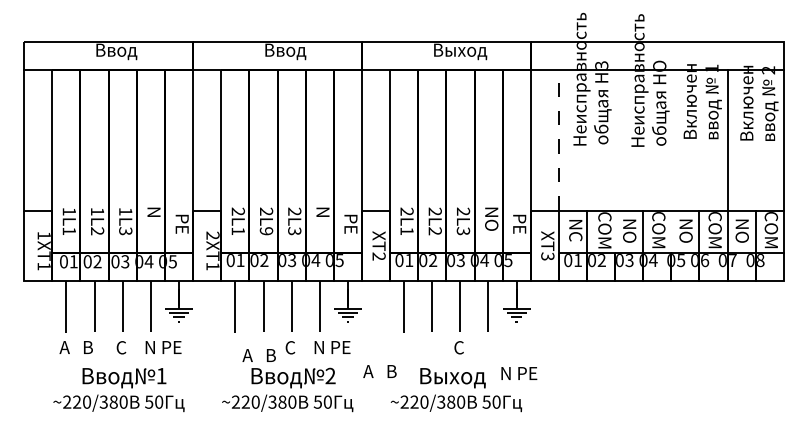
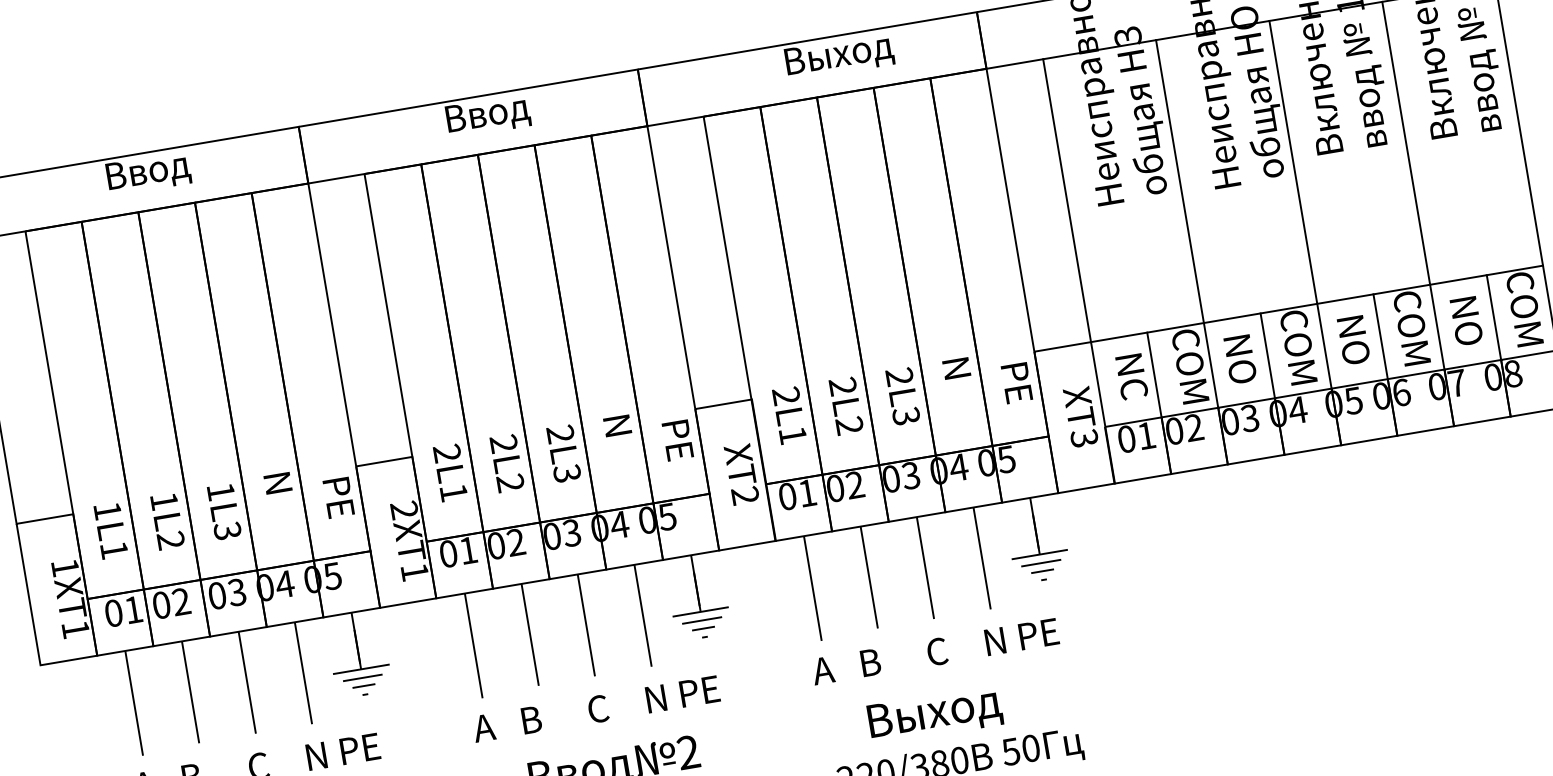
line: (558, 139) -> (1066, 199), dashed -> solid
line: (615, 160) -> (1187, 222), added
line: (671, 160) -> (1300, 203), added
text: (491, 224) -> (960, 393), NO -> N
text: (265, 231) -> (508, 483), 2L9 -> 2L2
text: (258, 355) -> (505, 724), moved
text: (379, 371) -> (845, 666), moved
text: (519, 373) -> (1022, 636), moved

